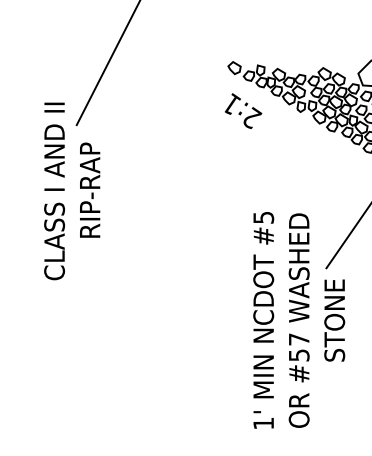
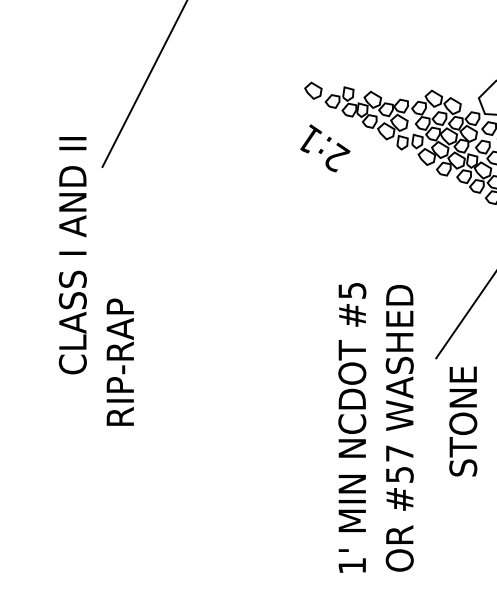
text: (90, 189) -> (120, 361), moved
text: (334, 320) -> (462, 421), moved

